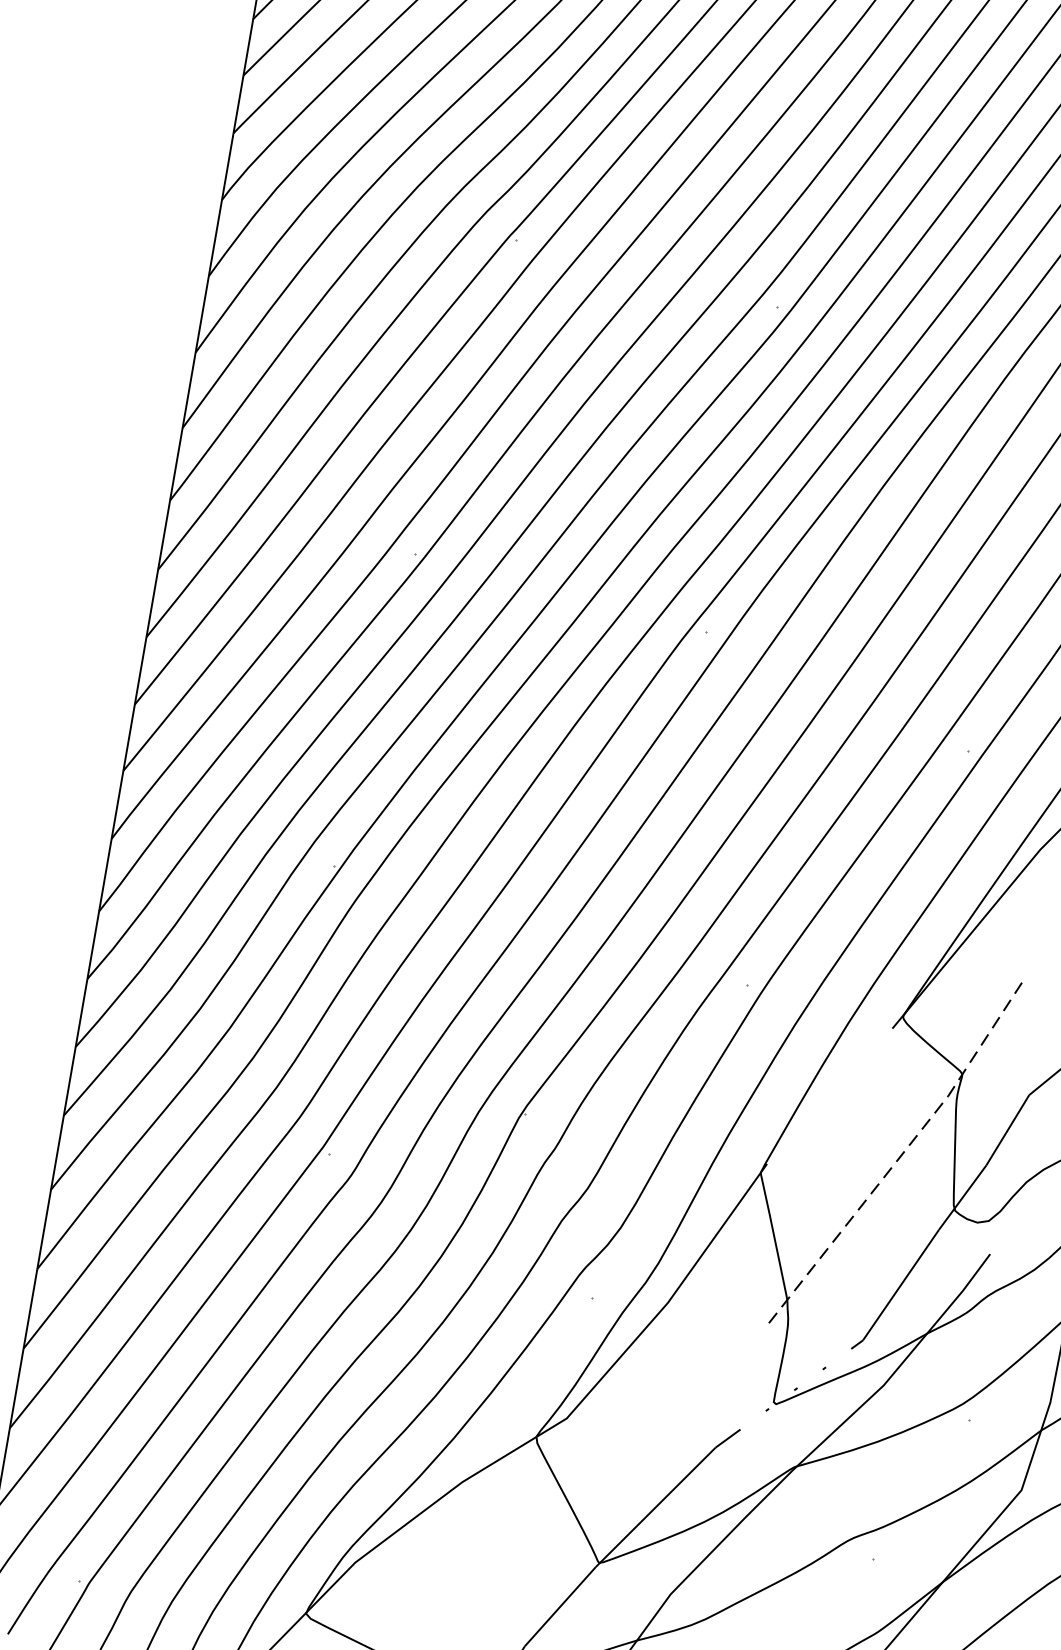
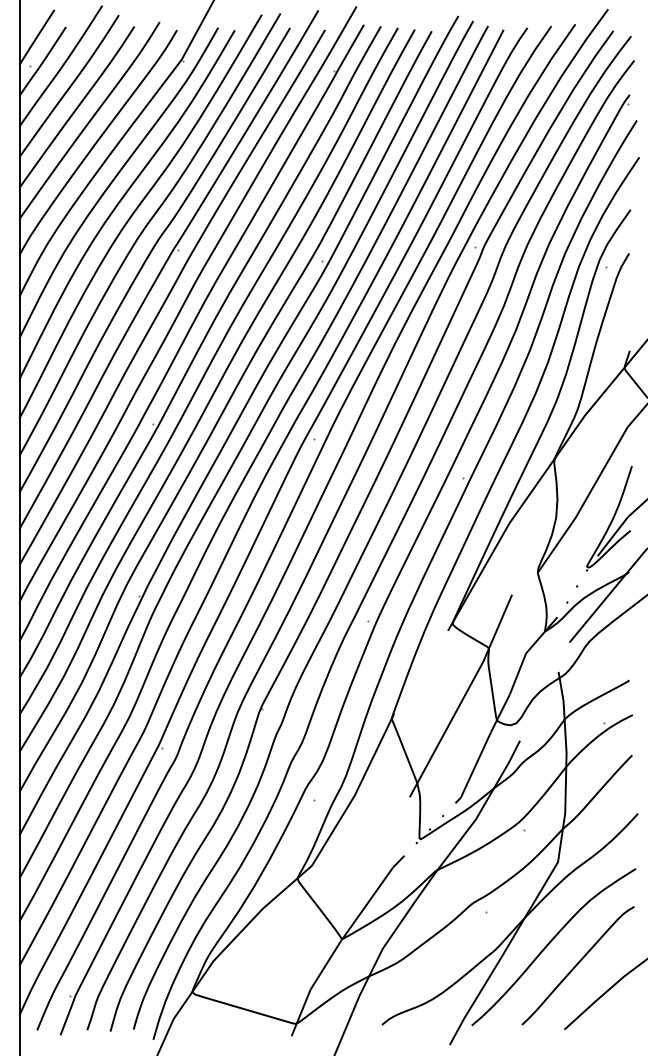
line: (901, 1154) -> (464, 696), dashed -> solid

